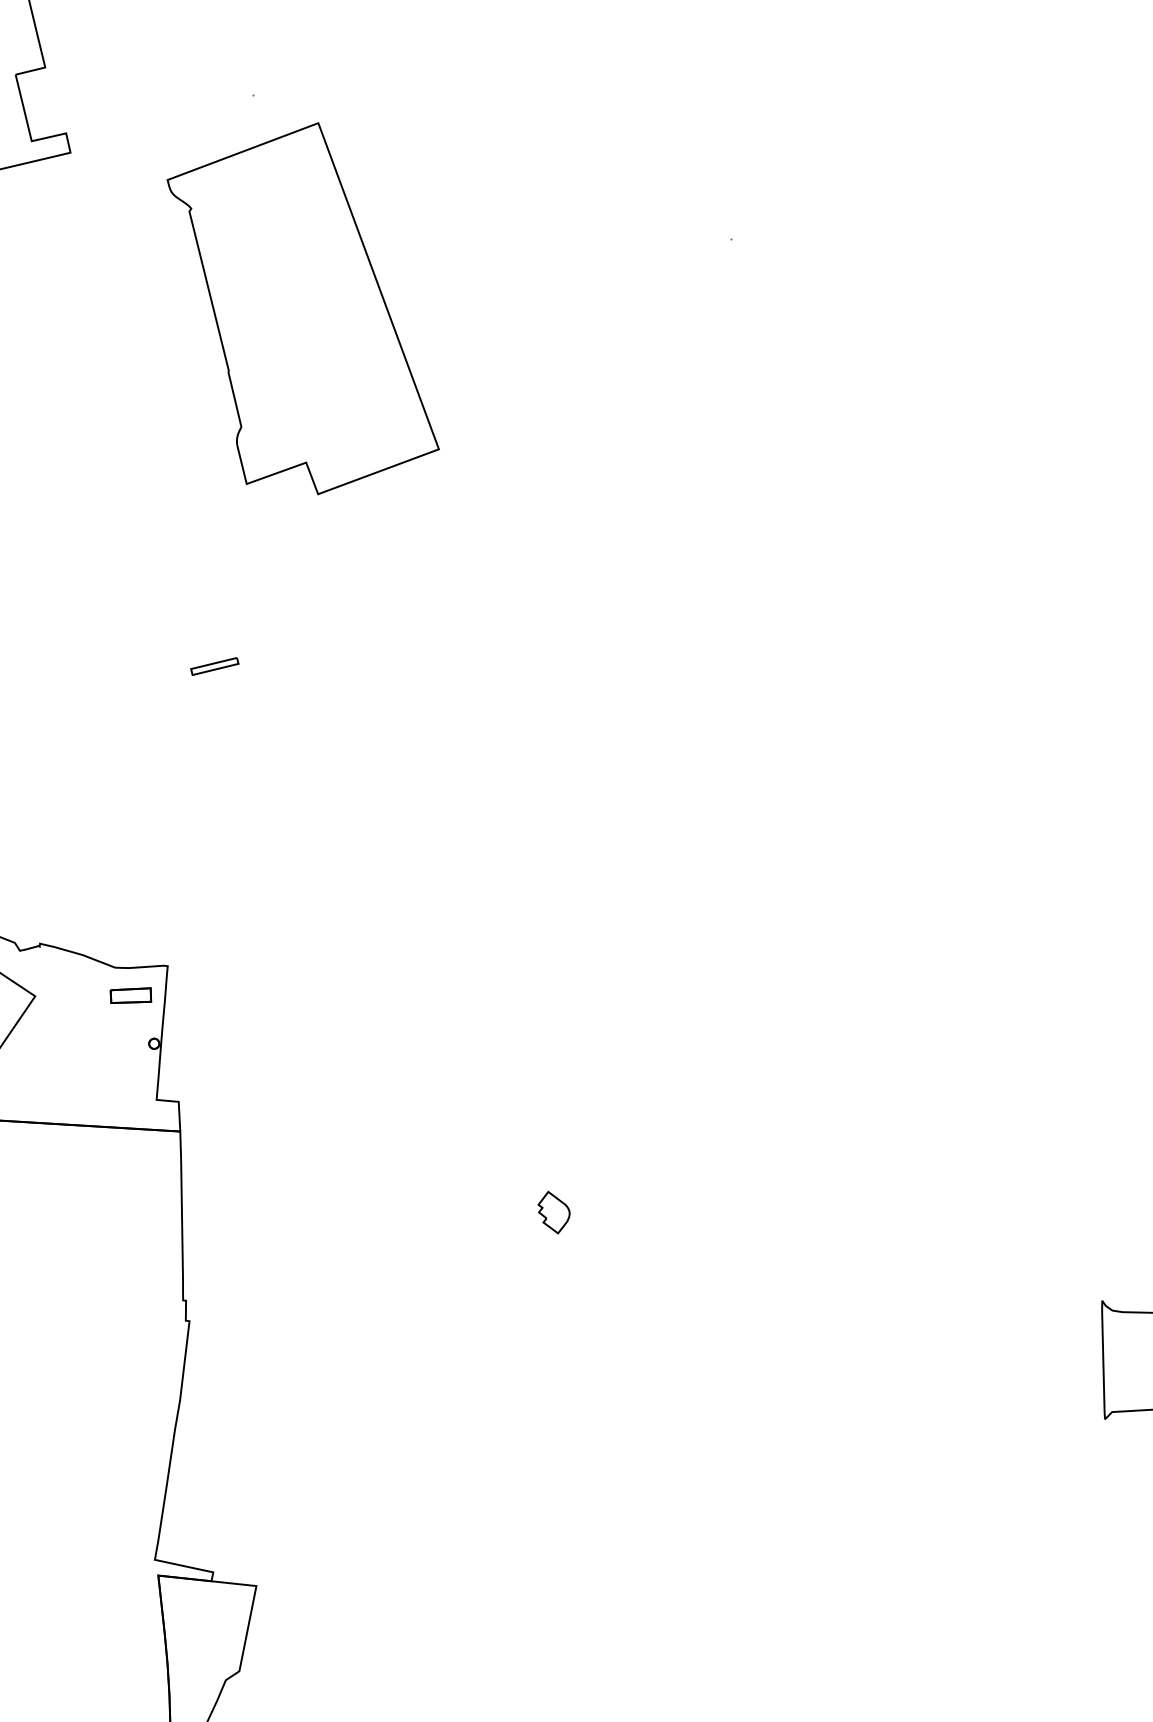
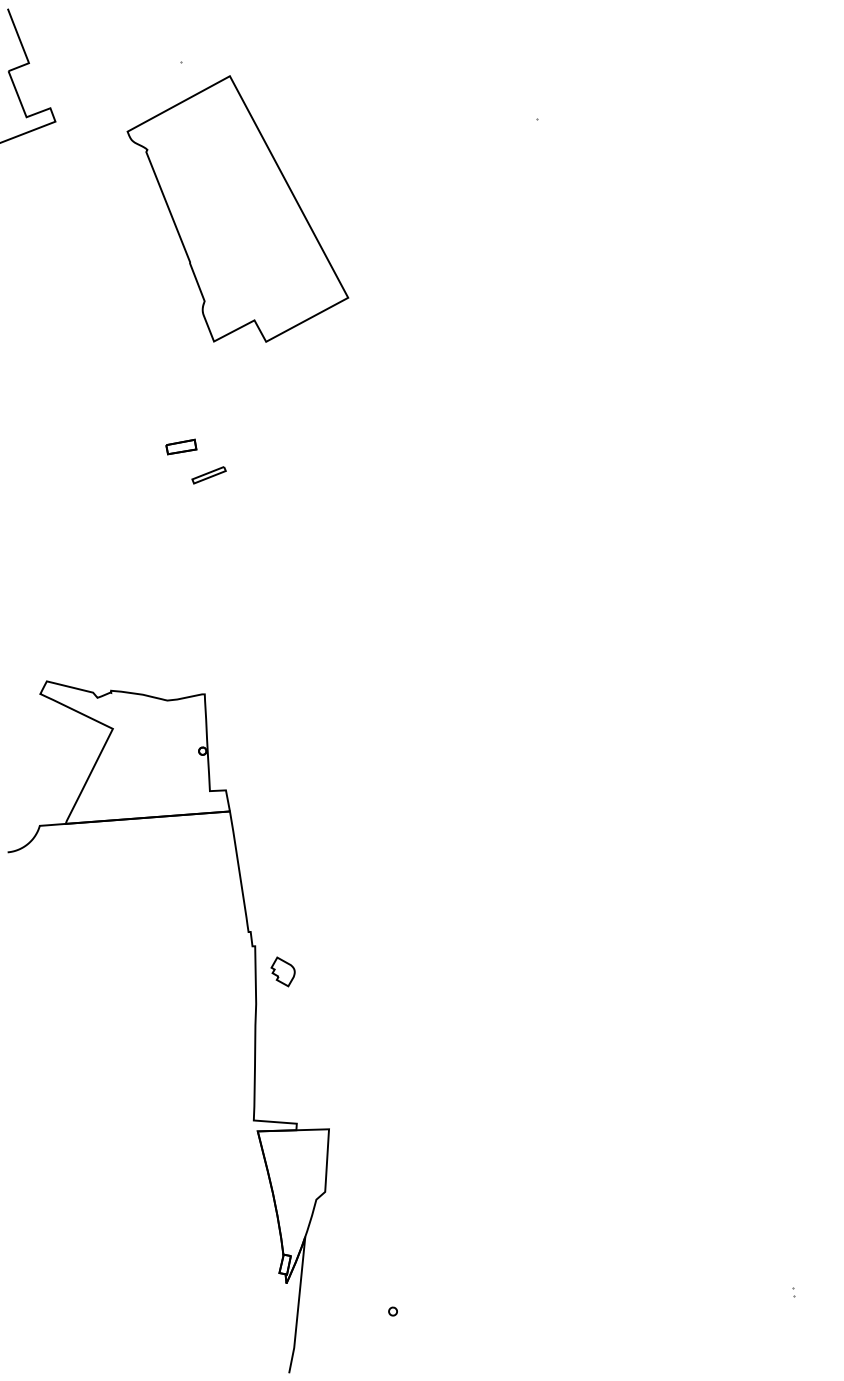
part: (131, 994) -> (181, 446), moved
part: (552, 1211) -> (282, 971), moved

